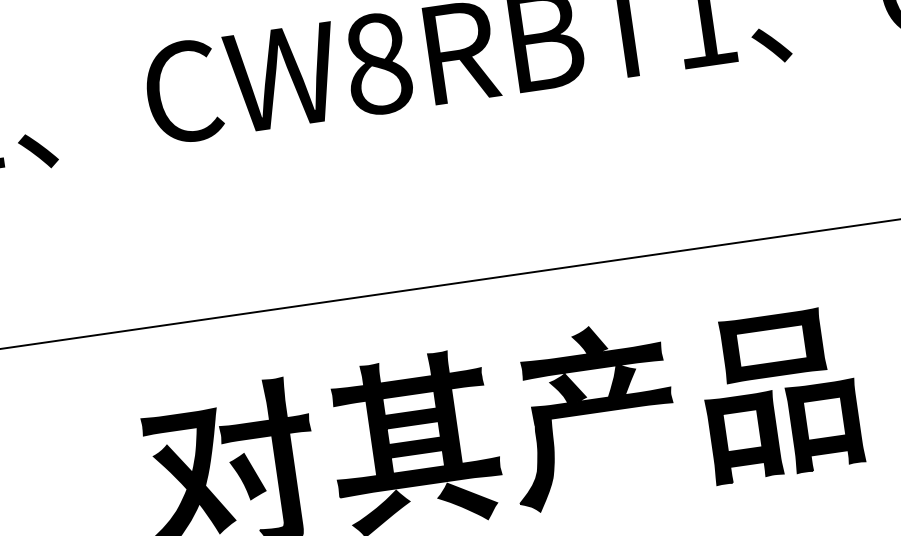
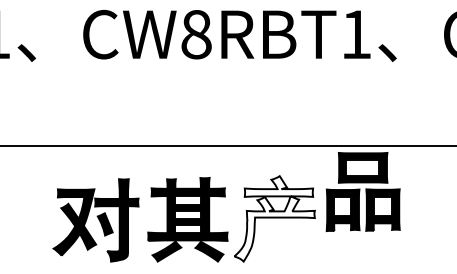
part: (778, 394) -> (362, 191), moved
fill: (590, 414) -> (274, 218), removed

